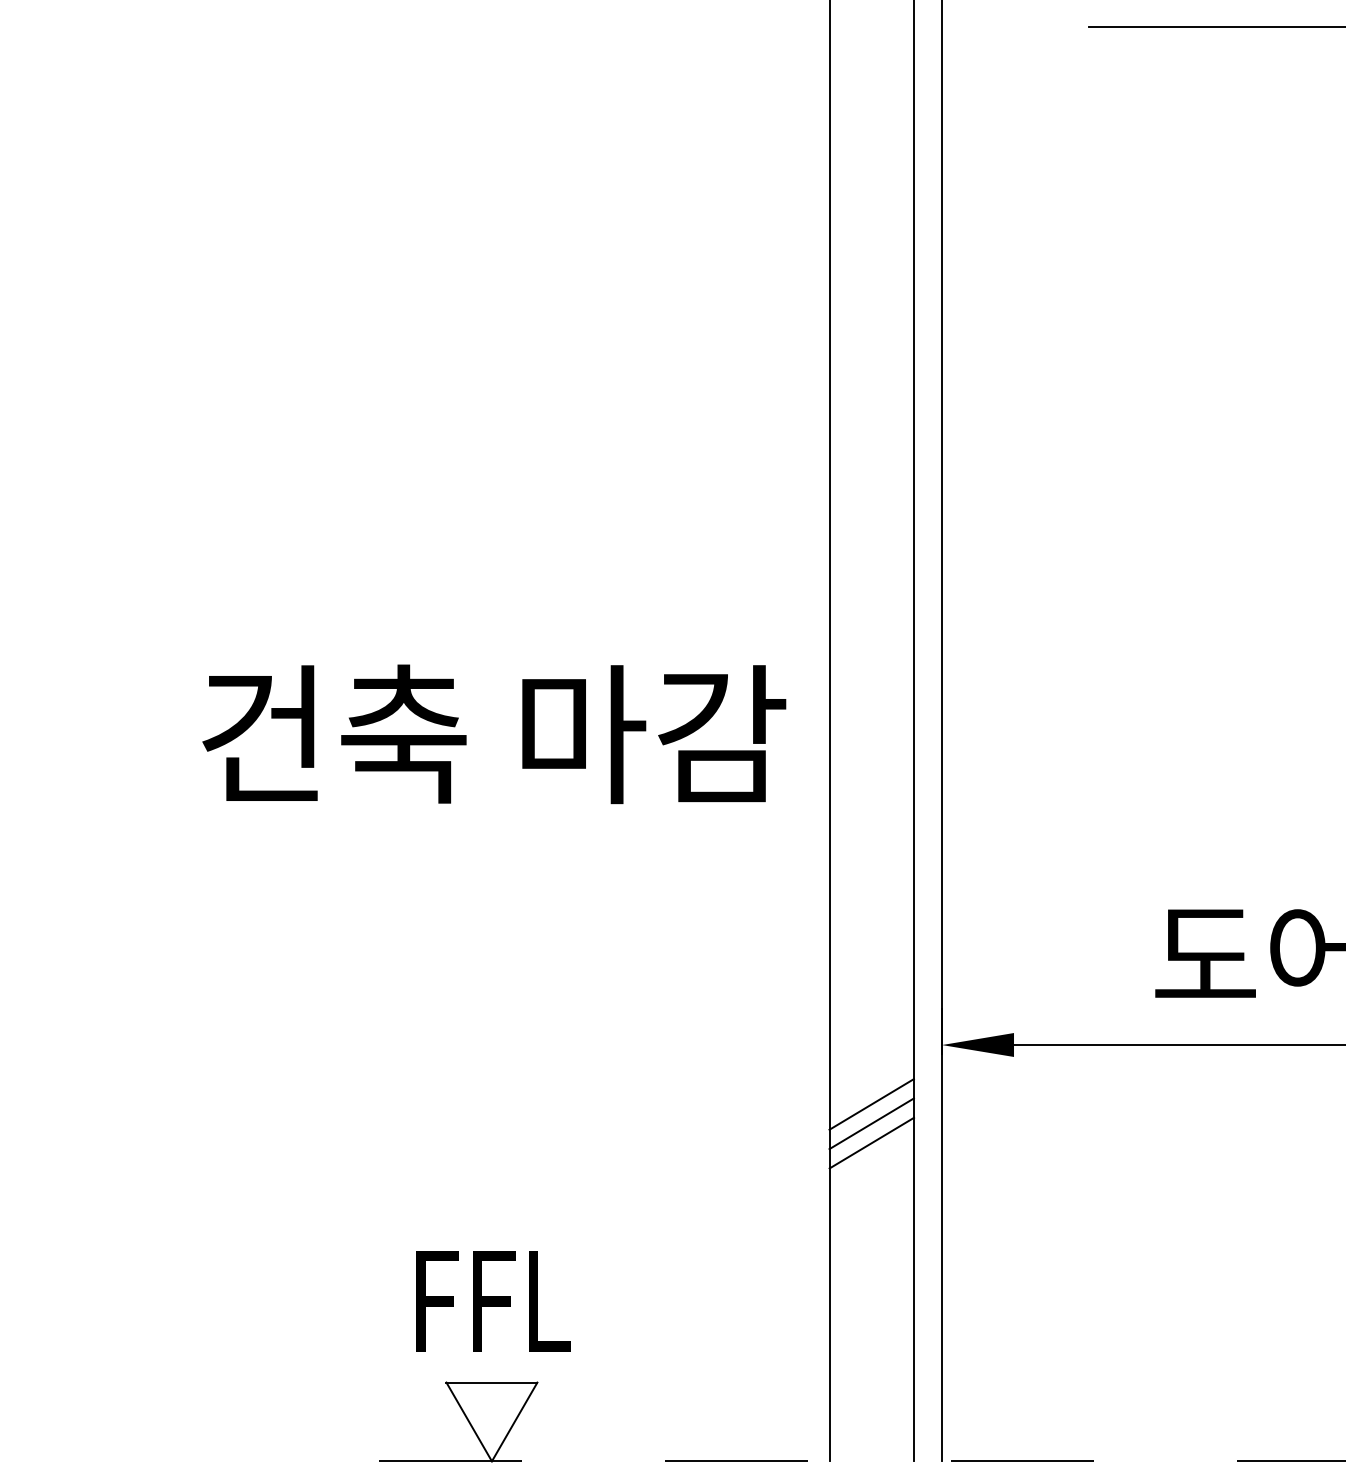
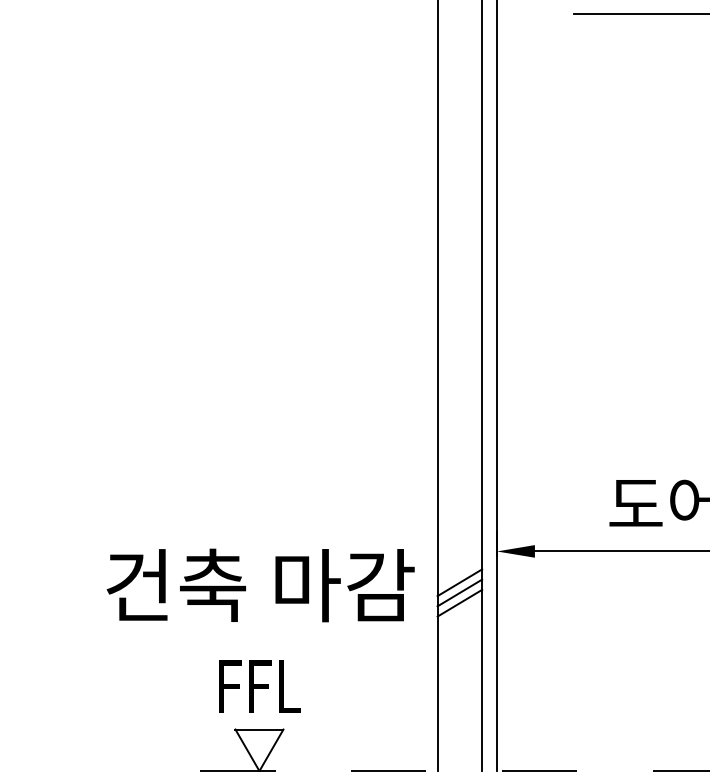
text: (493, 734) -> (260, 585), moved

